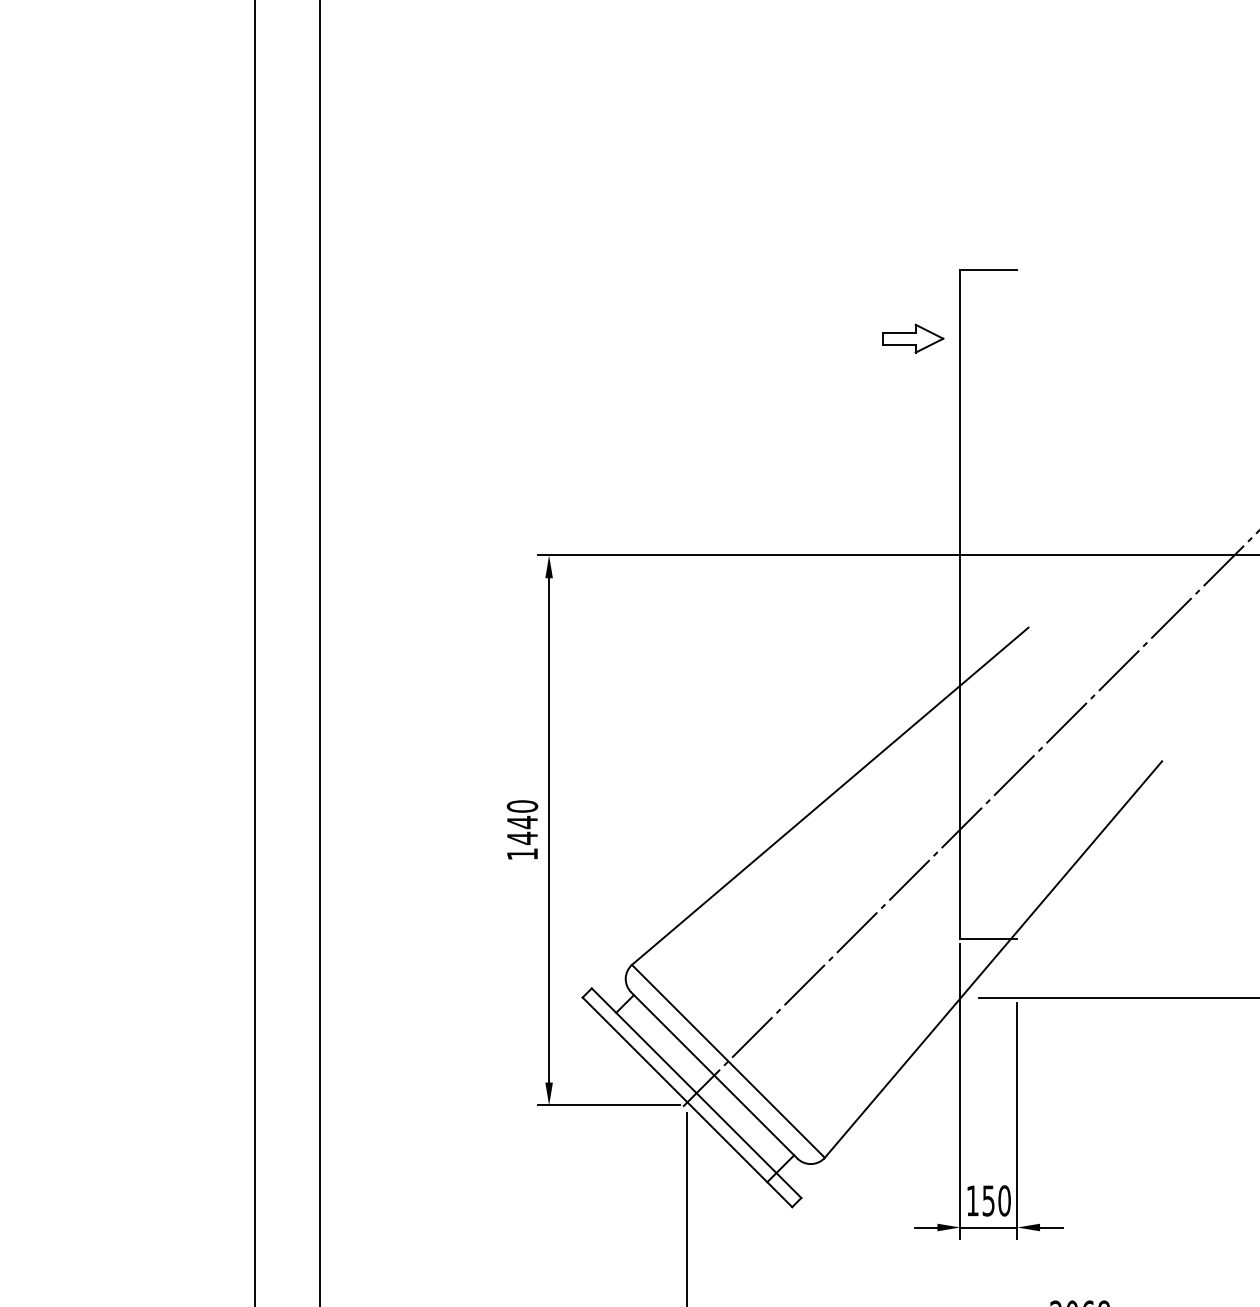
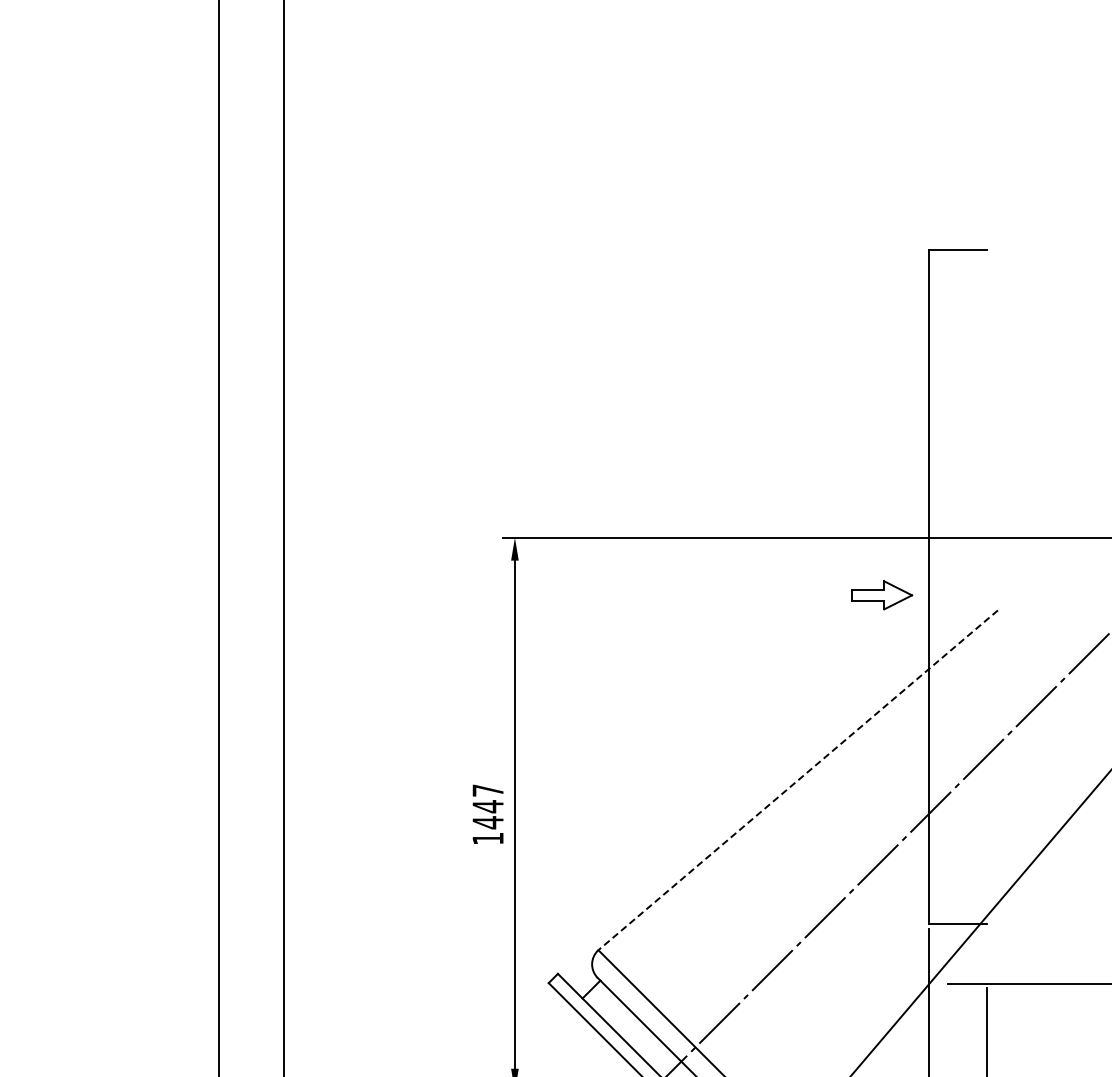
part: (913, 338) -> (882, 595), moved
line: (829, 796) -> (797, 780), solid -> dashed
text: (522, 806) -> (488, 790), 1440 -> 1447

